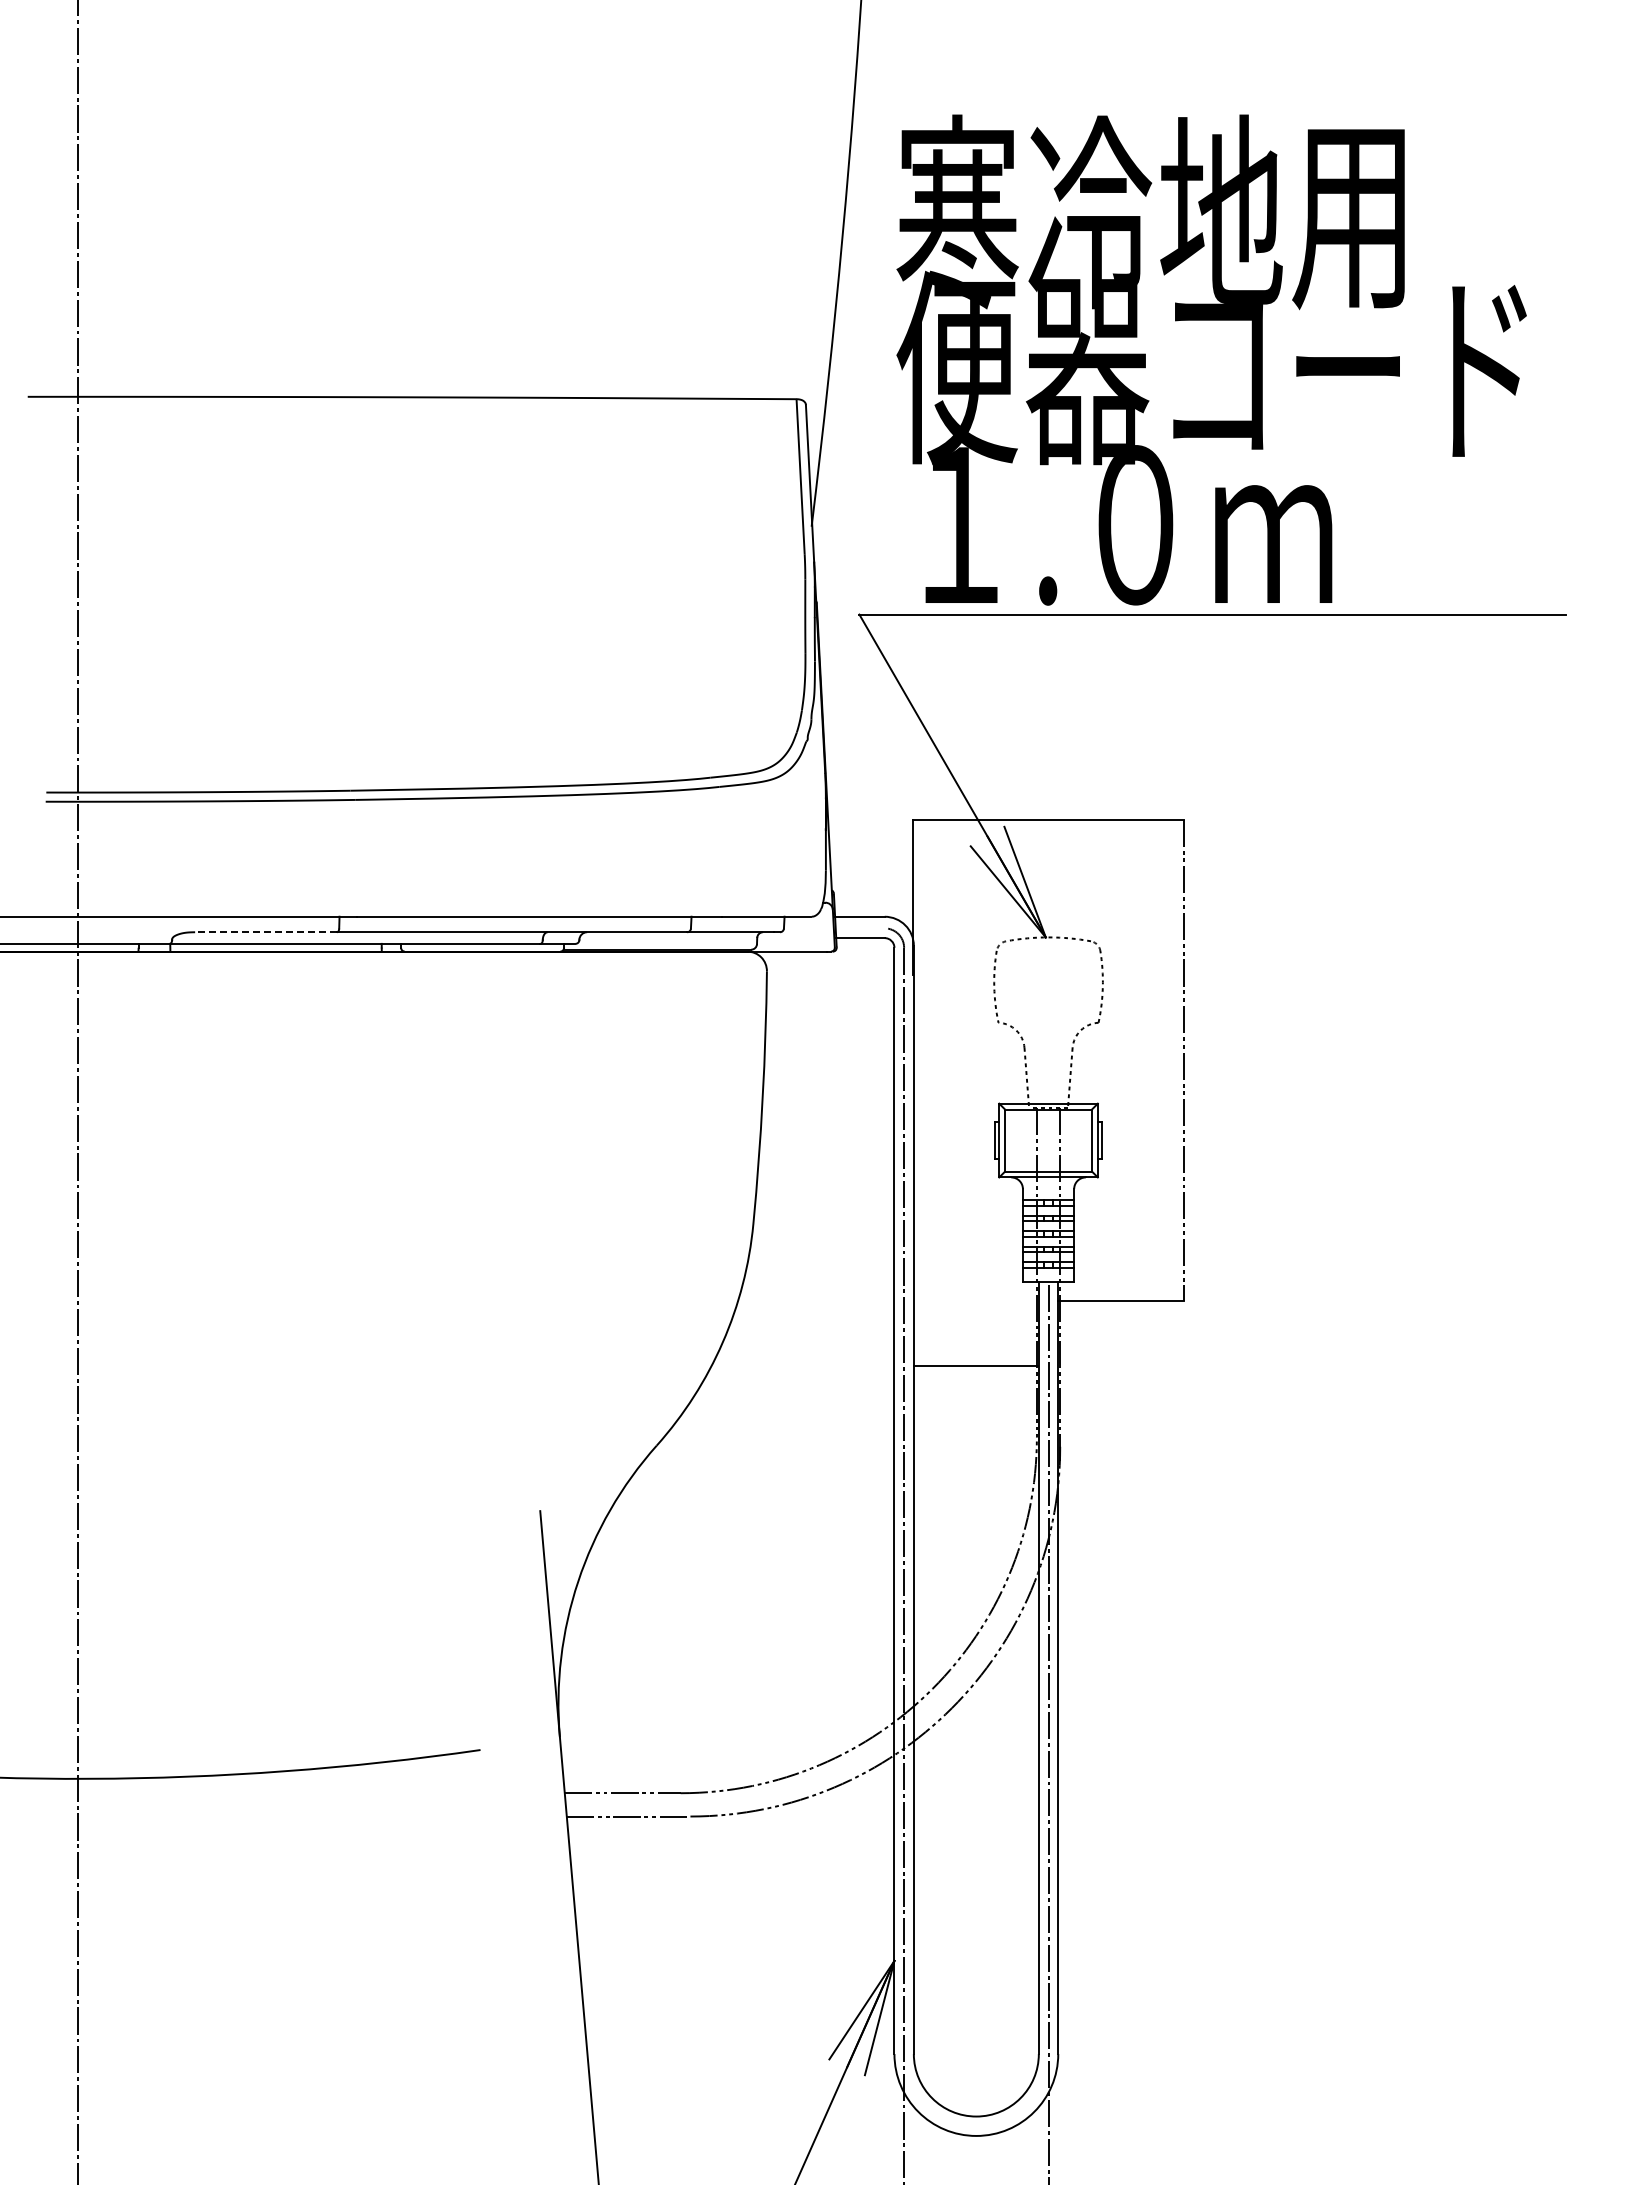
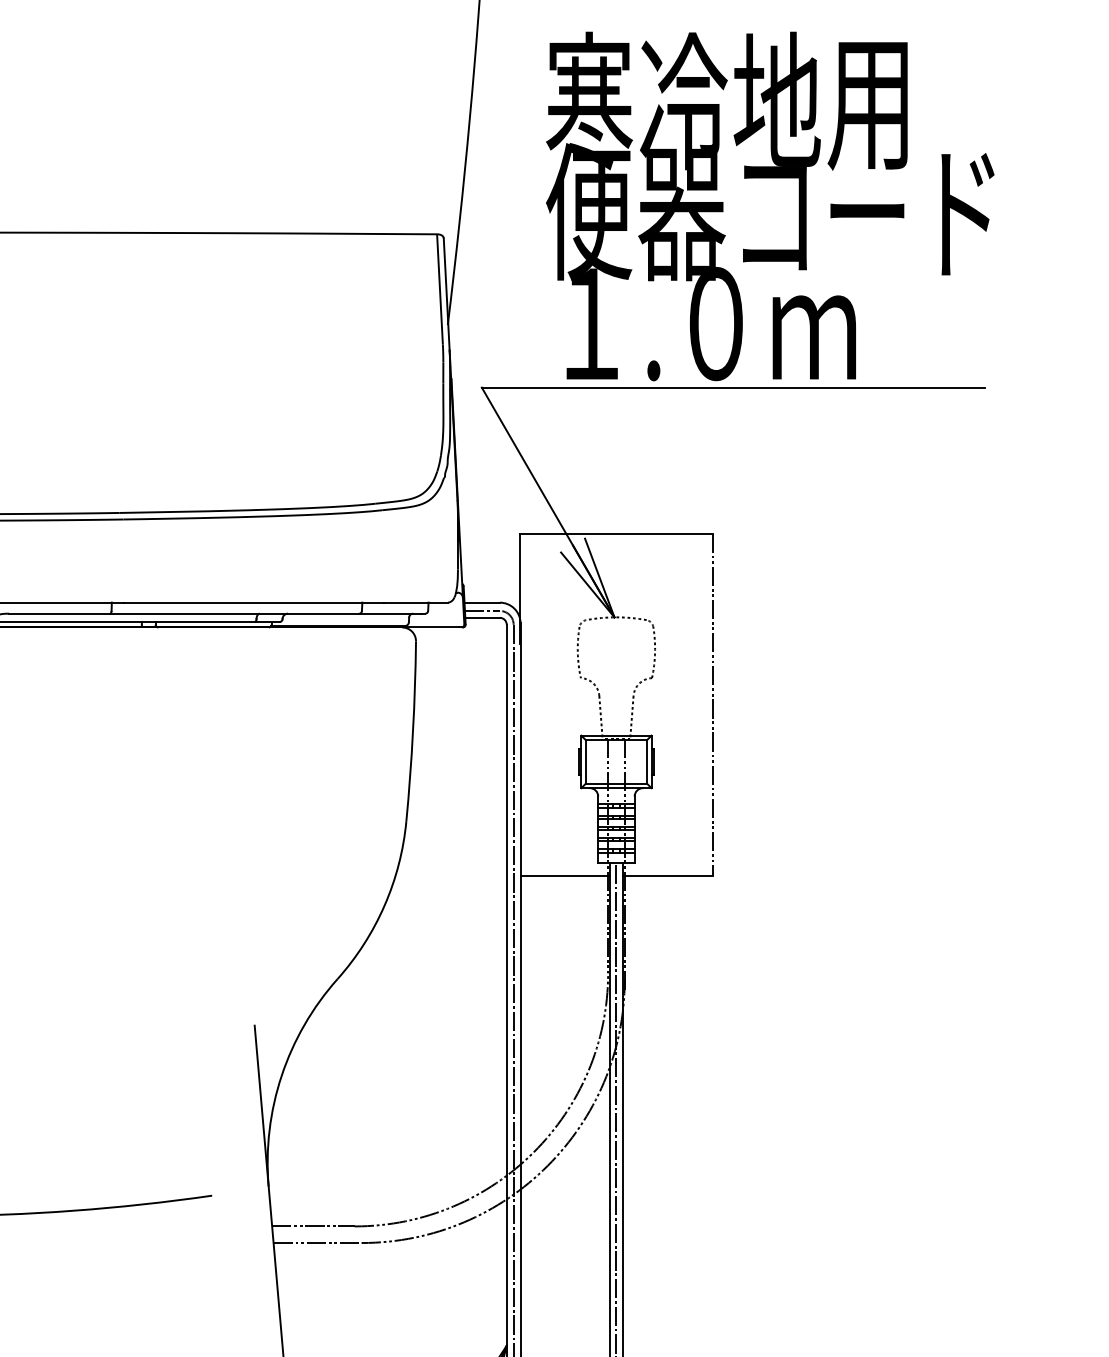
text: (1211, 359) -> (770, 206), moved
line: (859, 928) -> (481, 611), added
line: (266, 932) -> (59, 613), dashed -> solid
line: (975, 1366) -> (564, 876), moved

